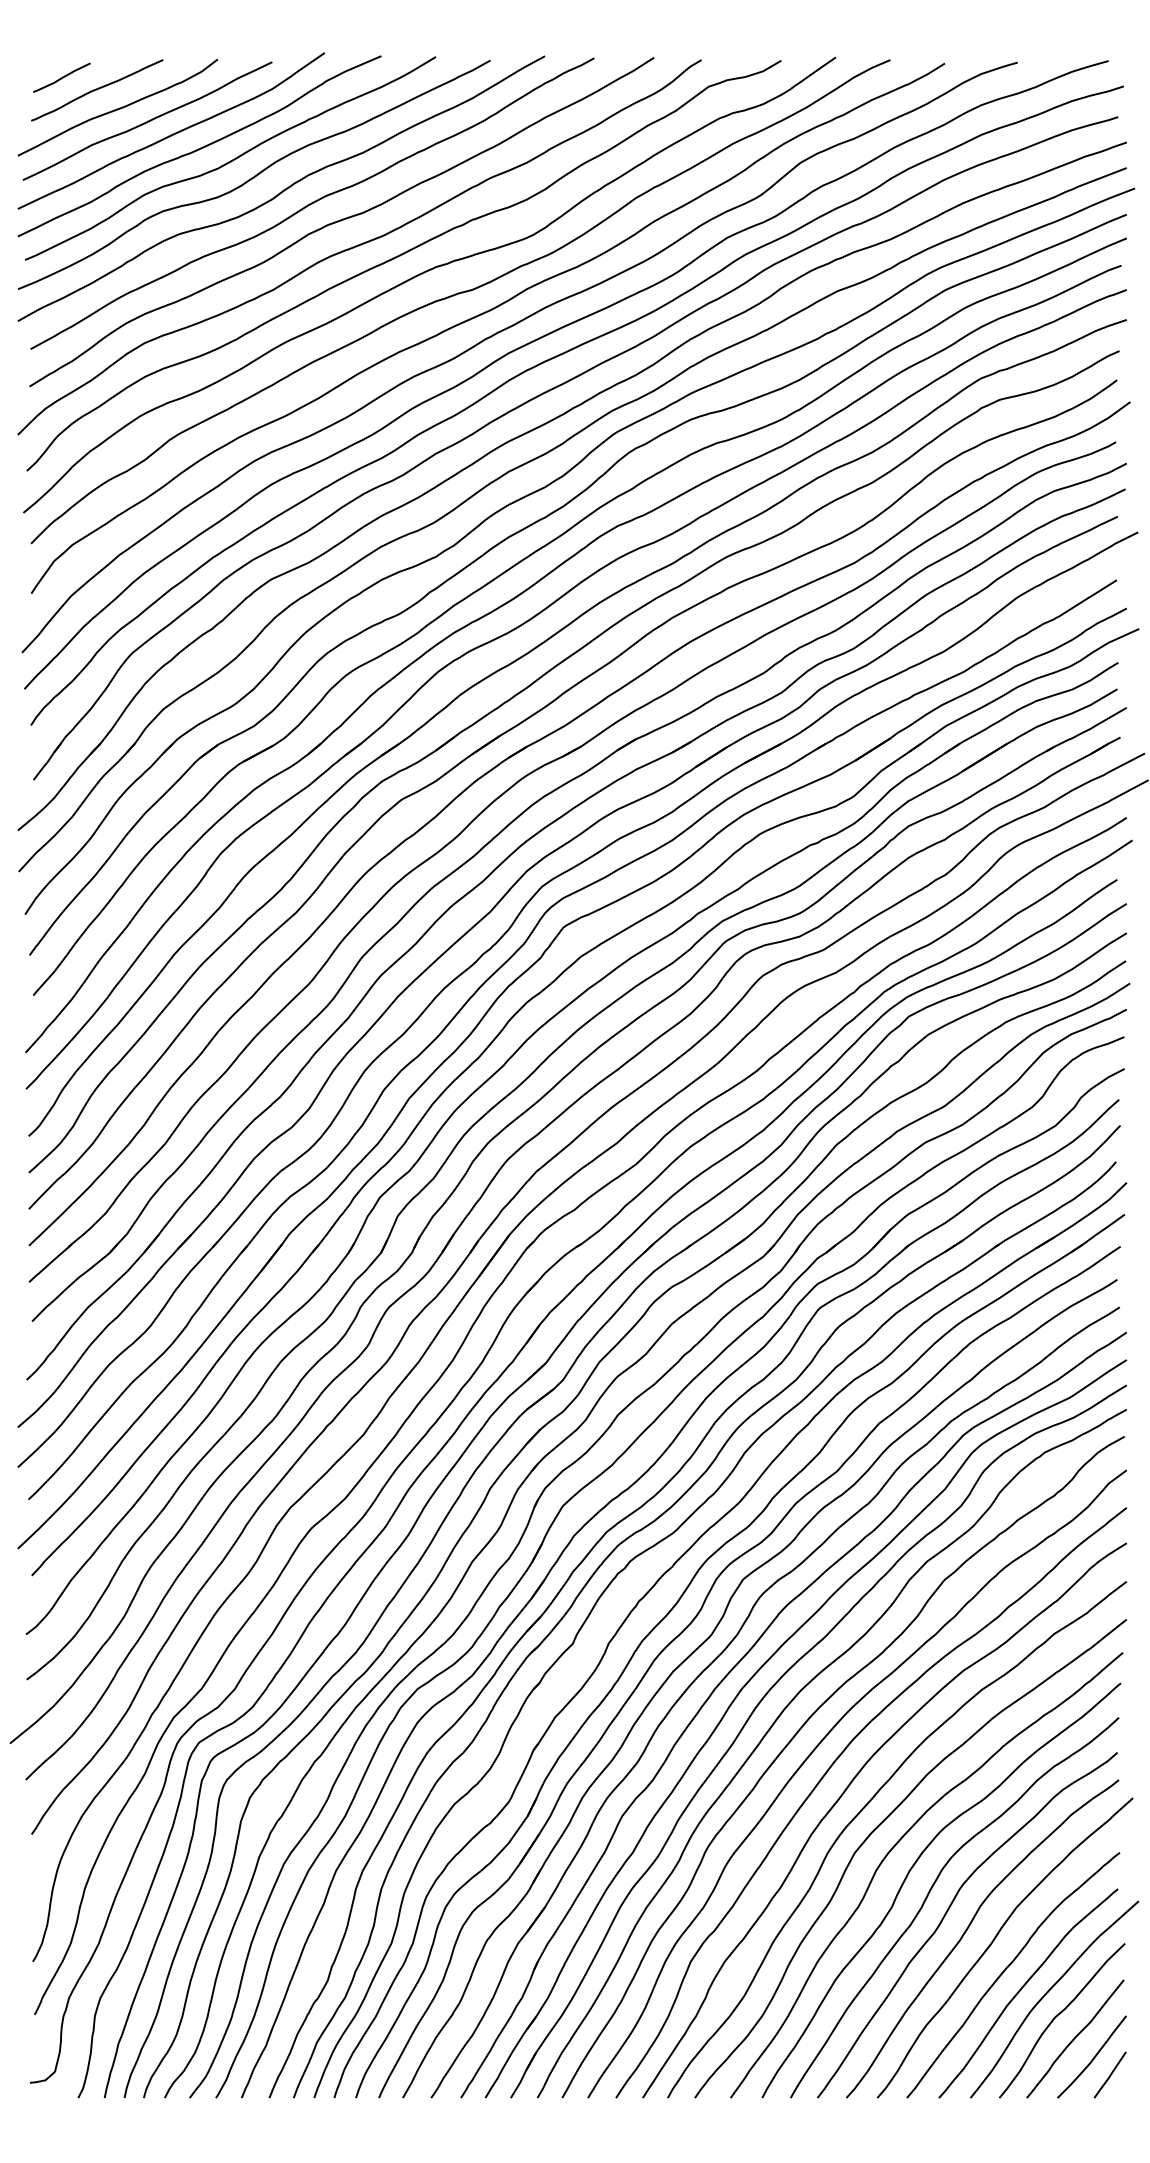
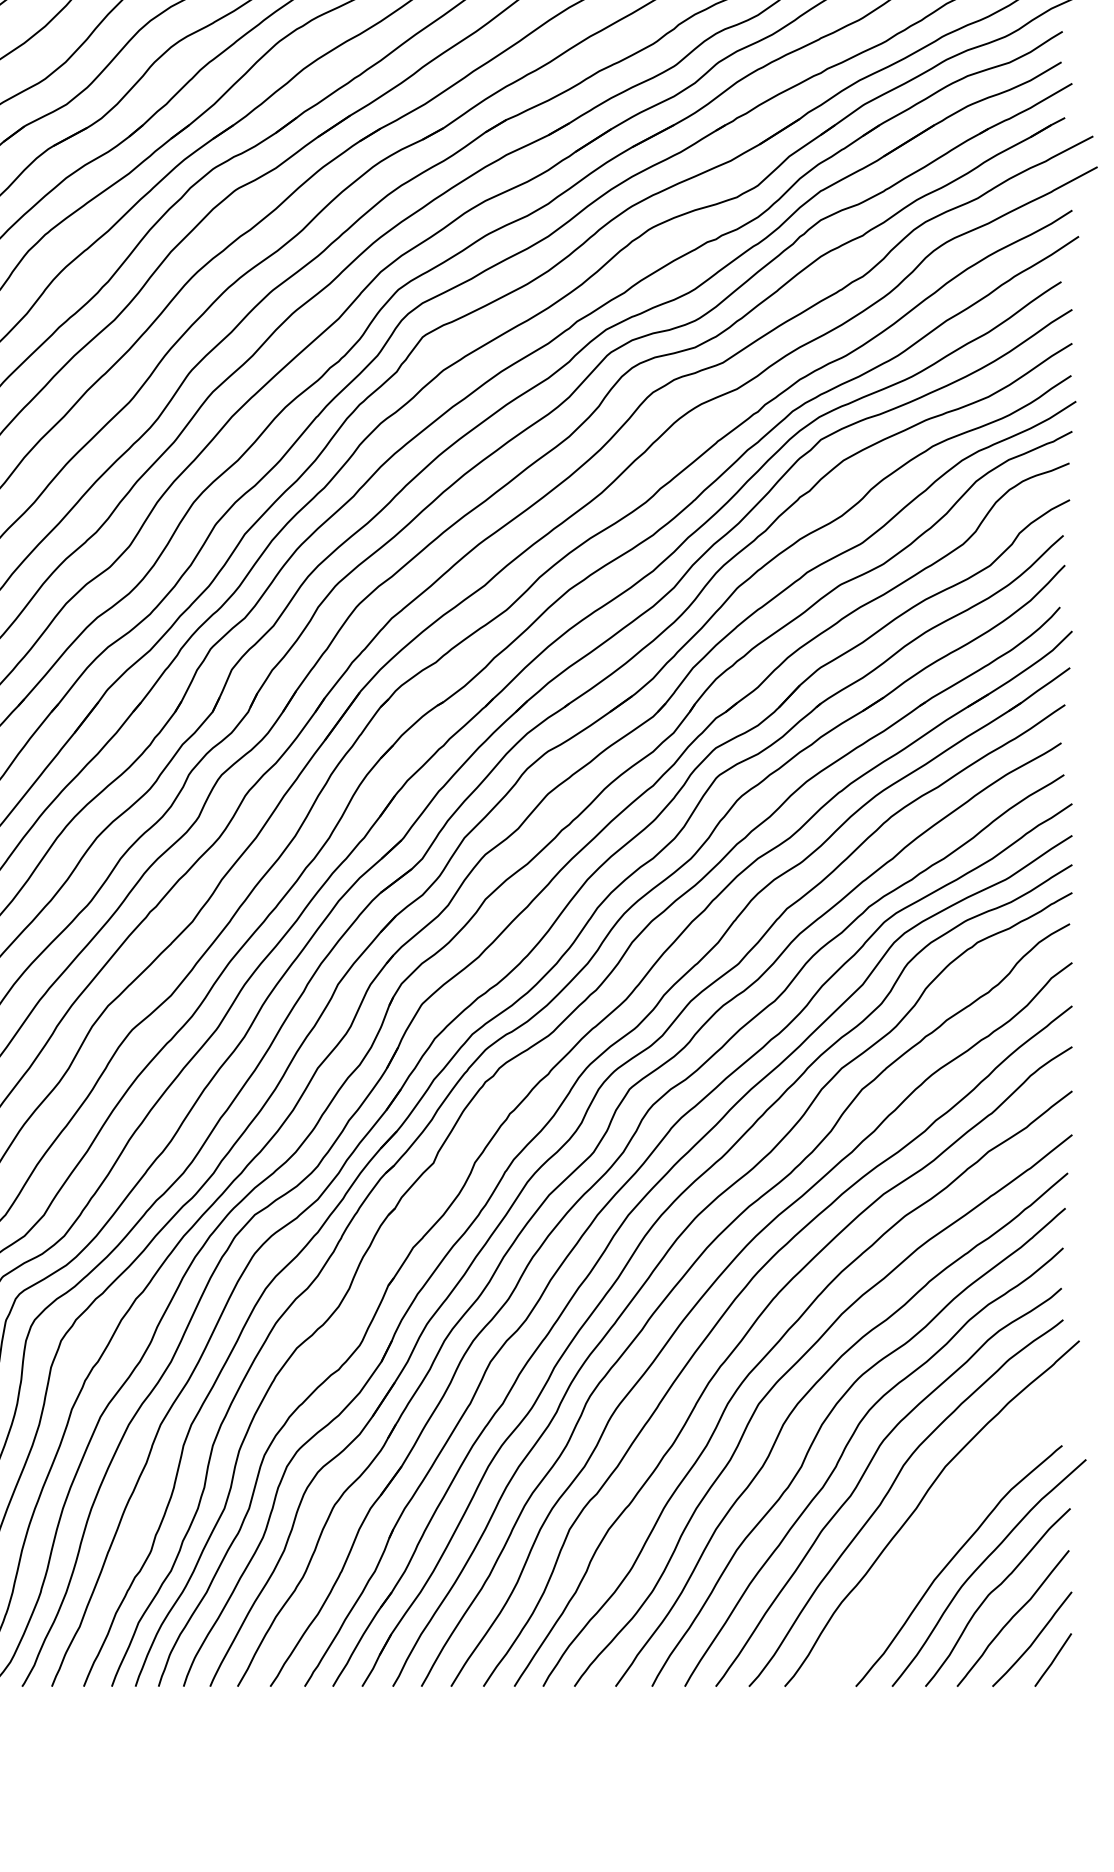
curve: (1007, 1968) -> (934, 1537), removed

